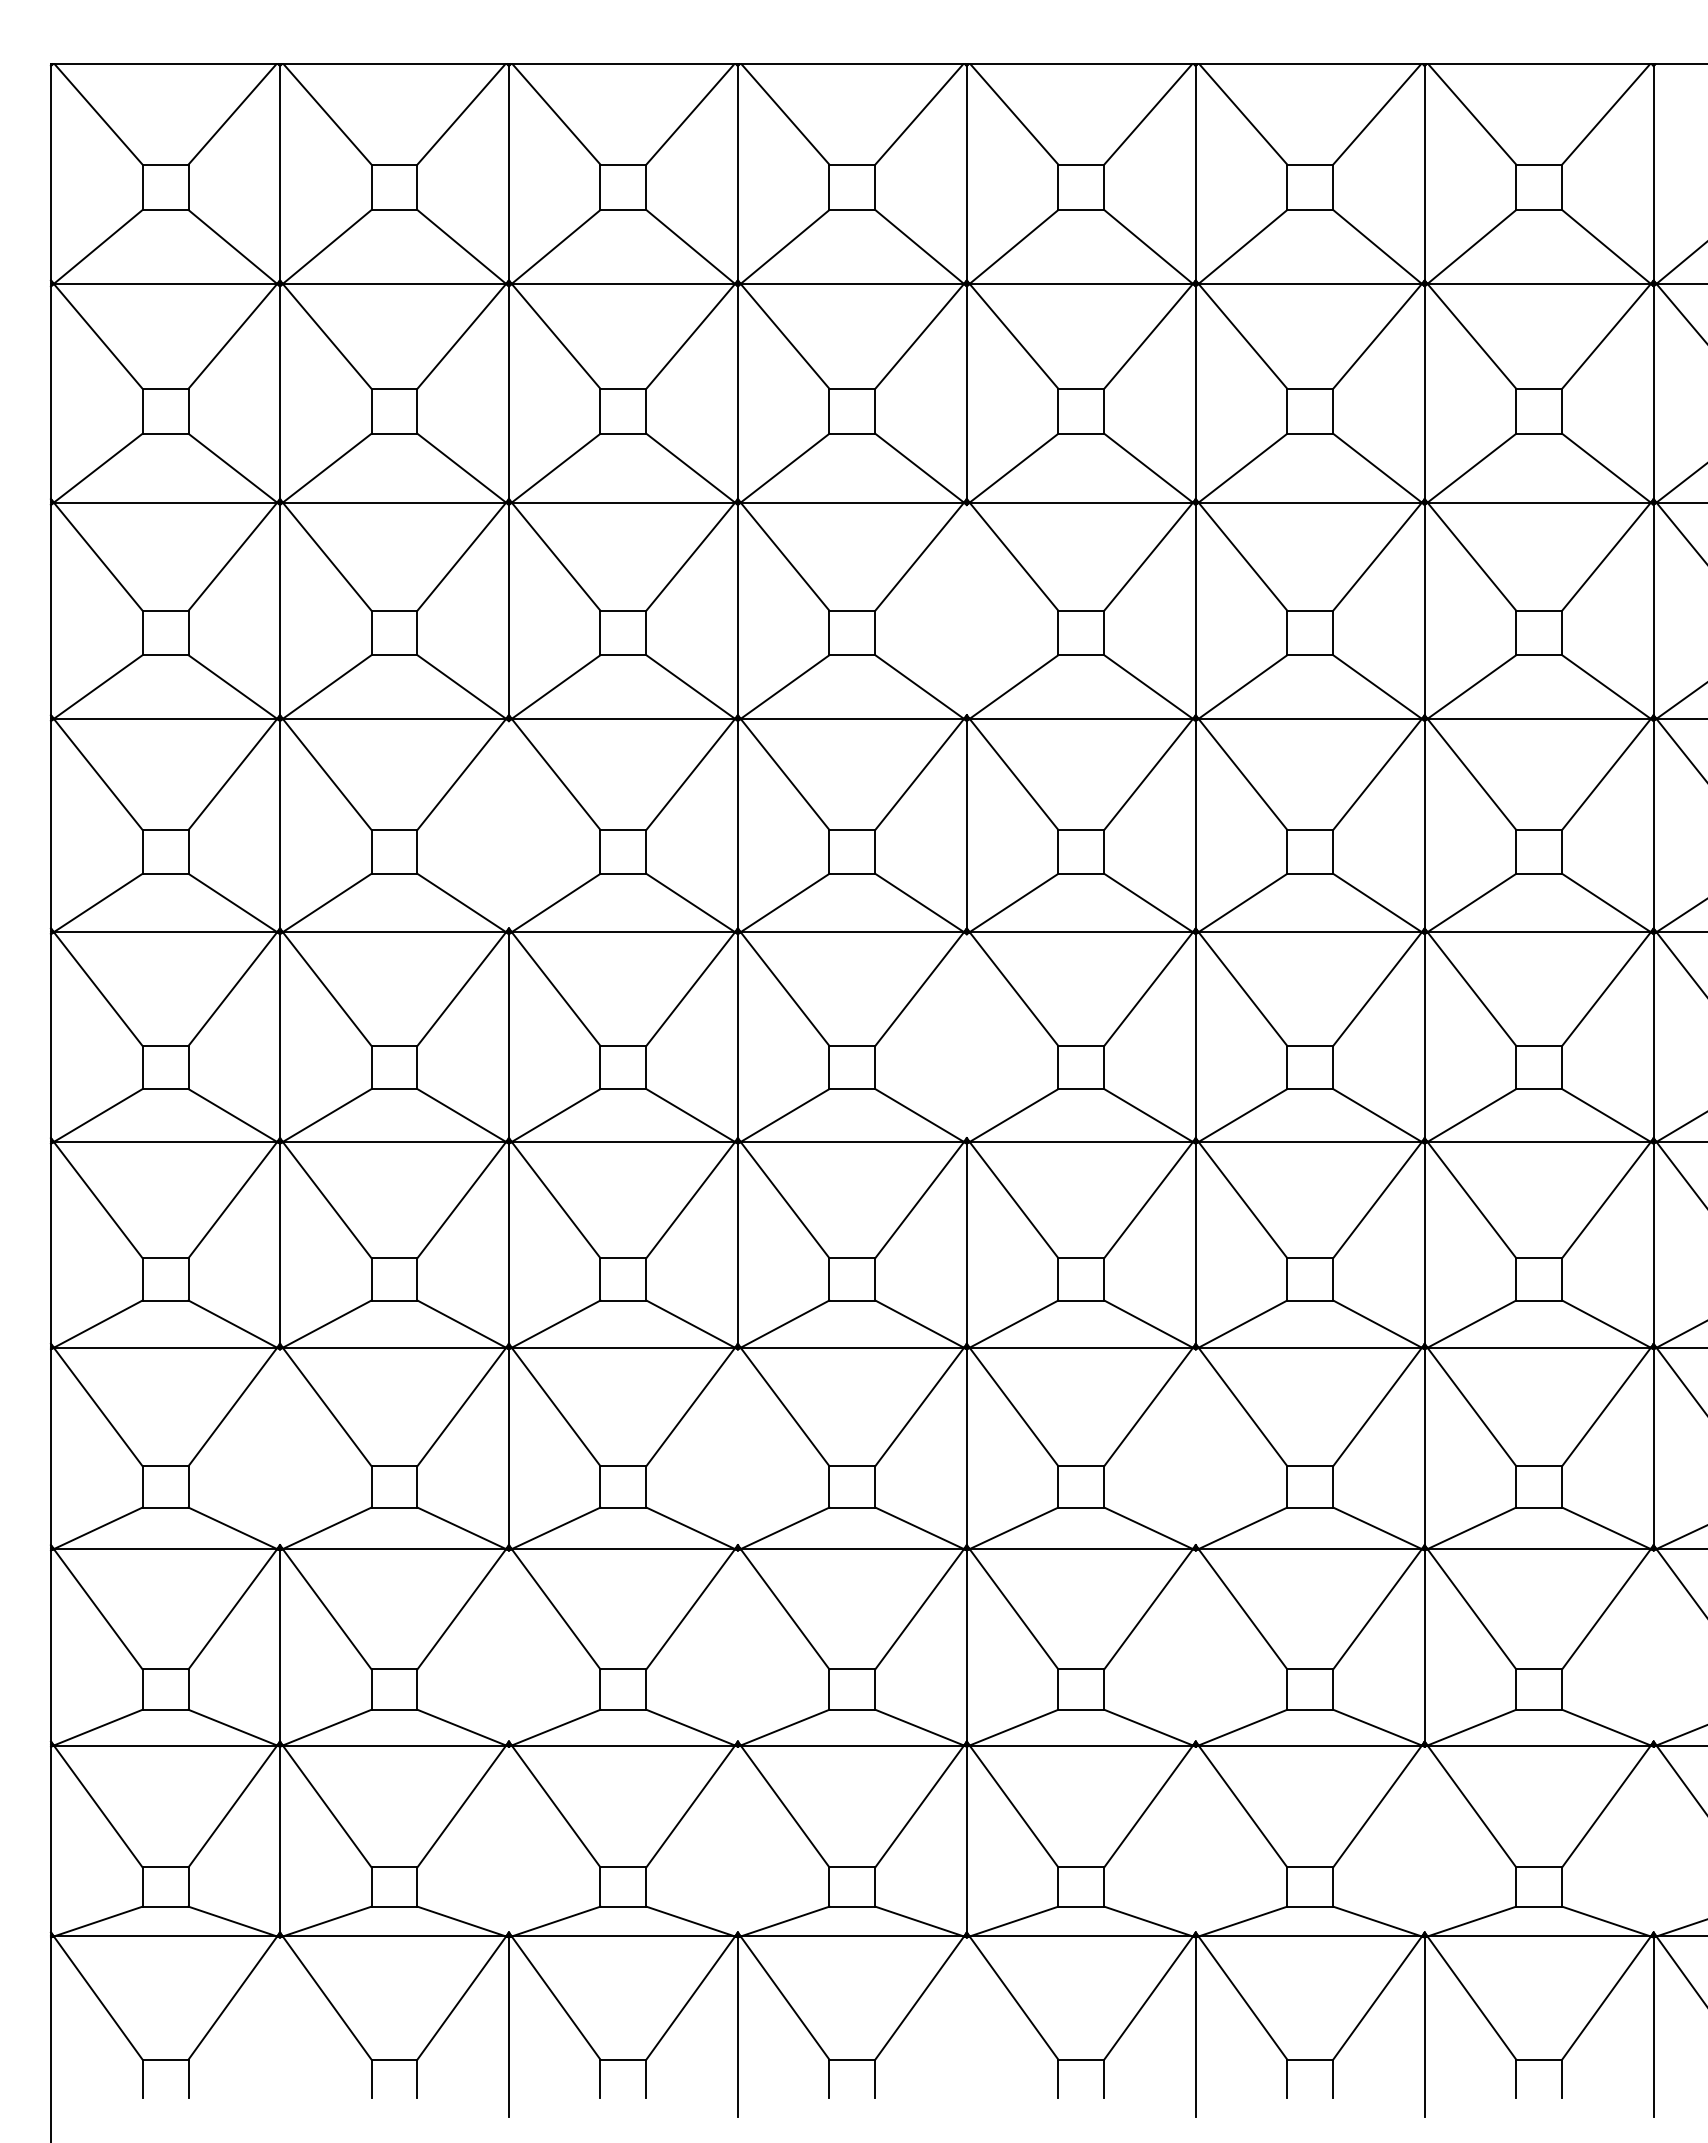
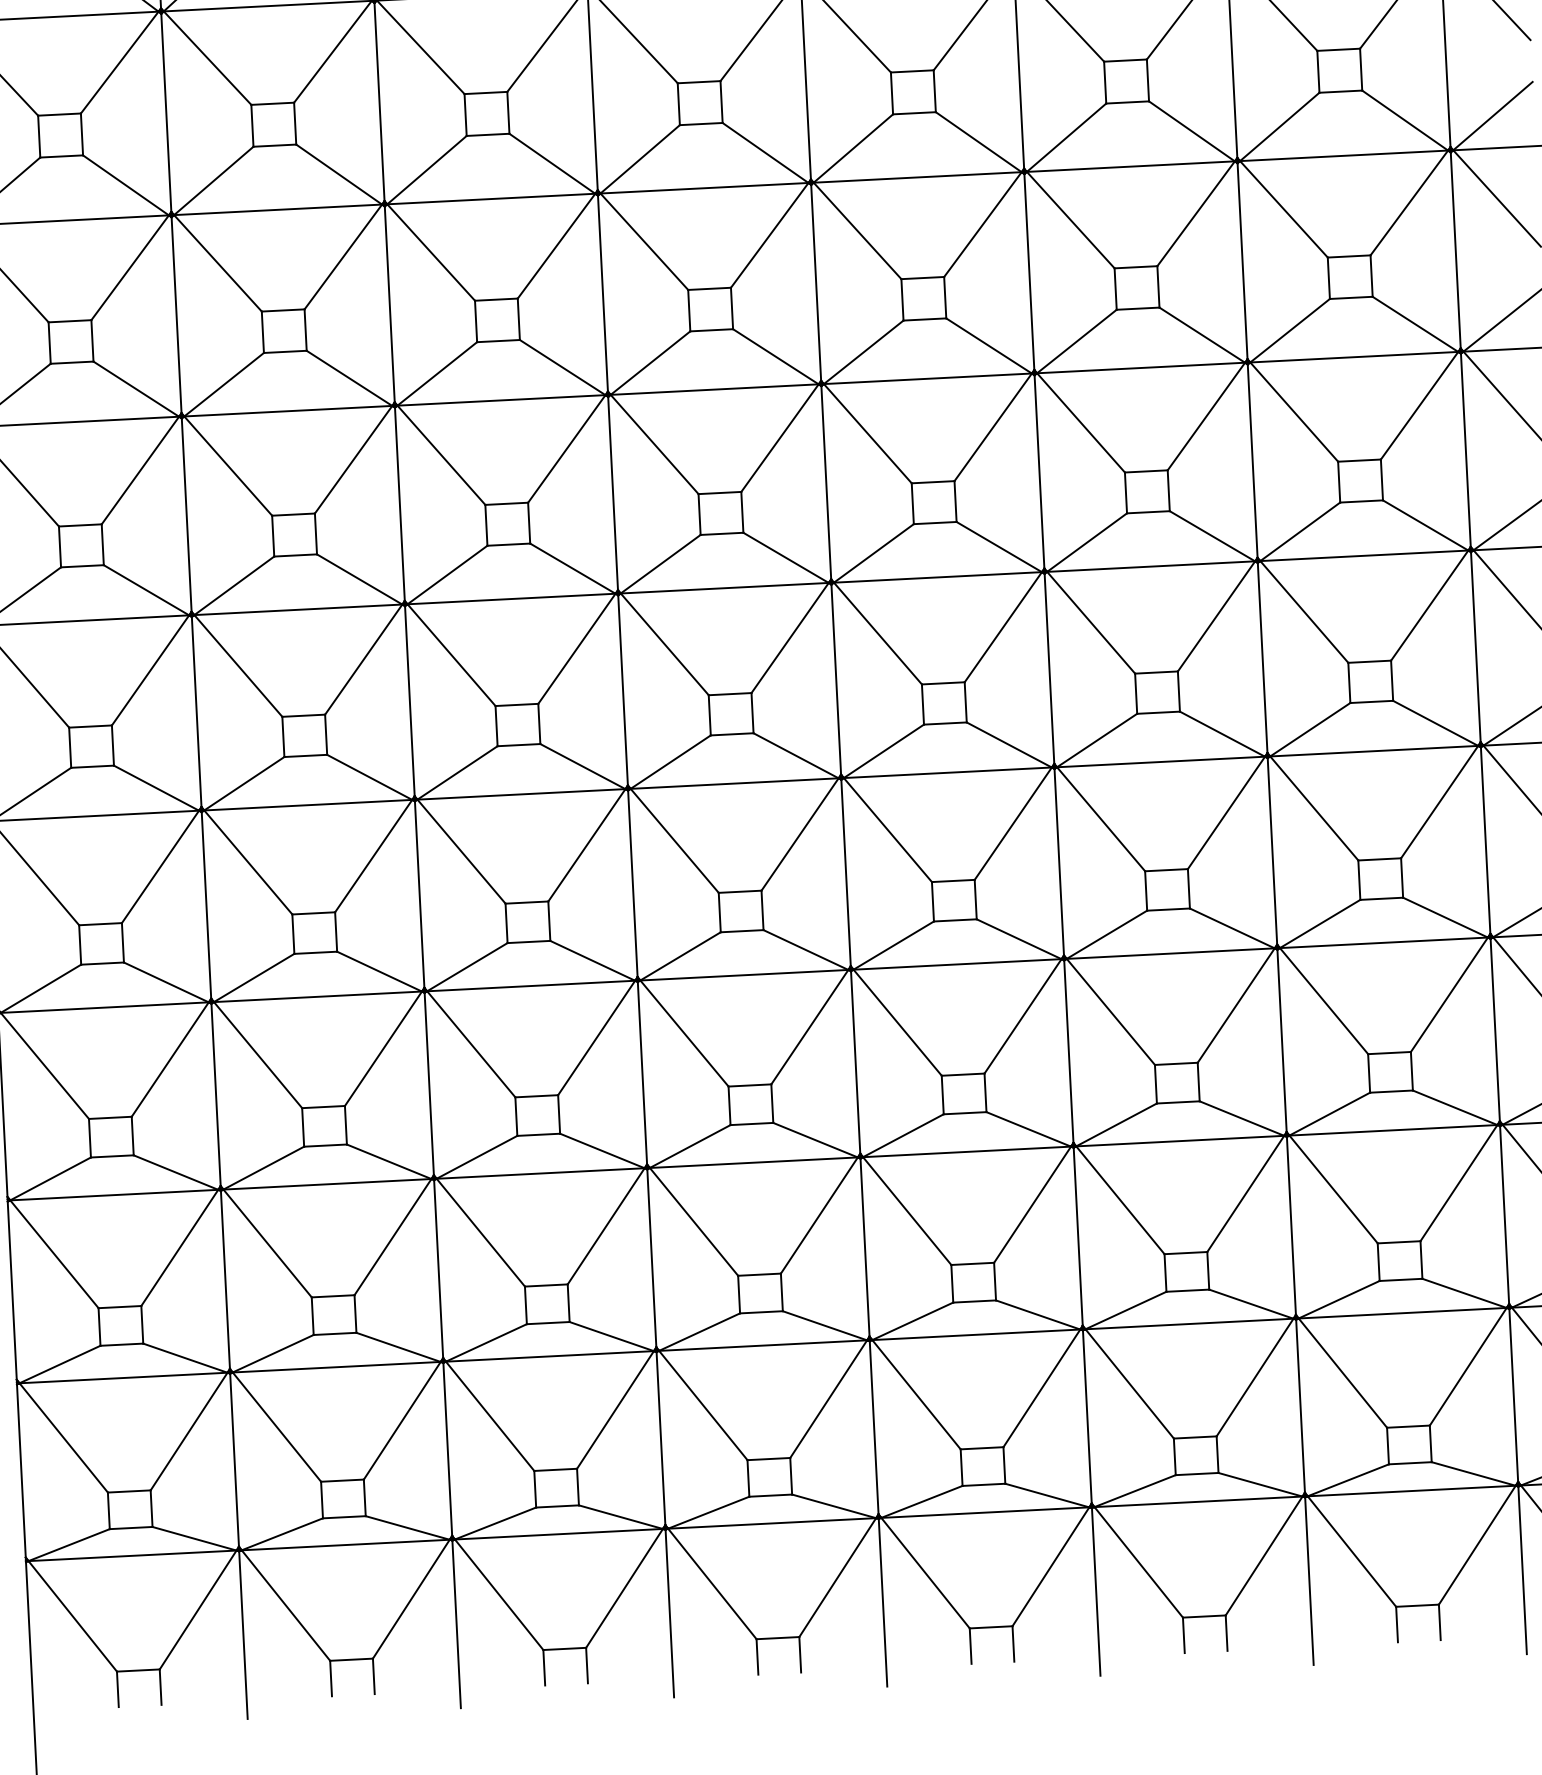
line: (966, 609) -> (815, 282), added
line: (508, 824) -> (399, 504), added
line: (966, 1036) -> (835, 679), added
line: (280, 1447) -> (216, 1095), added
line: (737, 1447) -> (642, 1073), added
line: (1195, 1447) -> (1068, 1051), added
line: (508, 1645) -> (438, 1268), added
line: (737, 1645) -> (651, 1257), added
line: (1195, 1645) -> (1077, 1236), added
line: (1653, 1645) -> (1504, 1214), added
line: (508, 1839) -> (447, 1449), added
line: (737, 1839) -> (660, 1438), added
line: (1195, 1839) -> (1087, 1416), added
line: (1424, 1839) -> (1300, 1406), added
line: (1653, 1839) -> (1513, 1395), added
line: (280, 2027) -> (243, 1635), added
line: (966, 2027) -> (882, 1602), added

